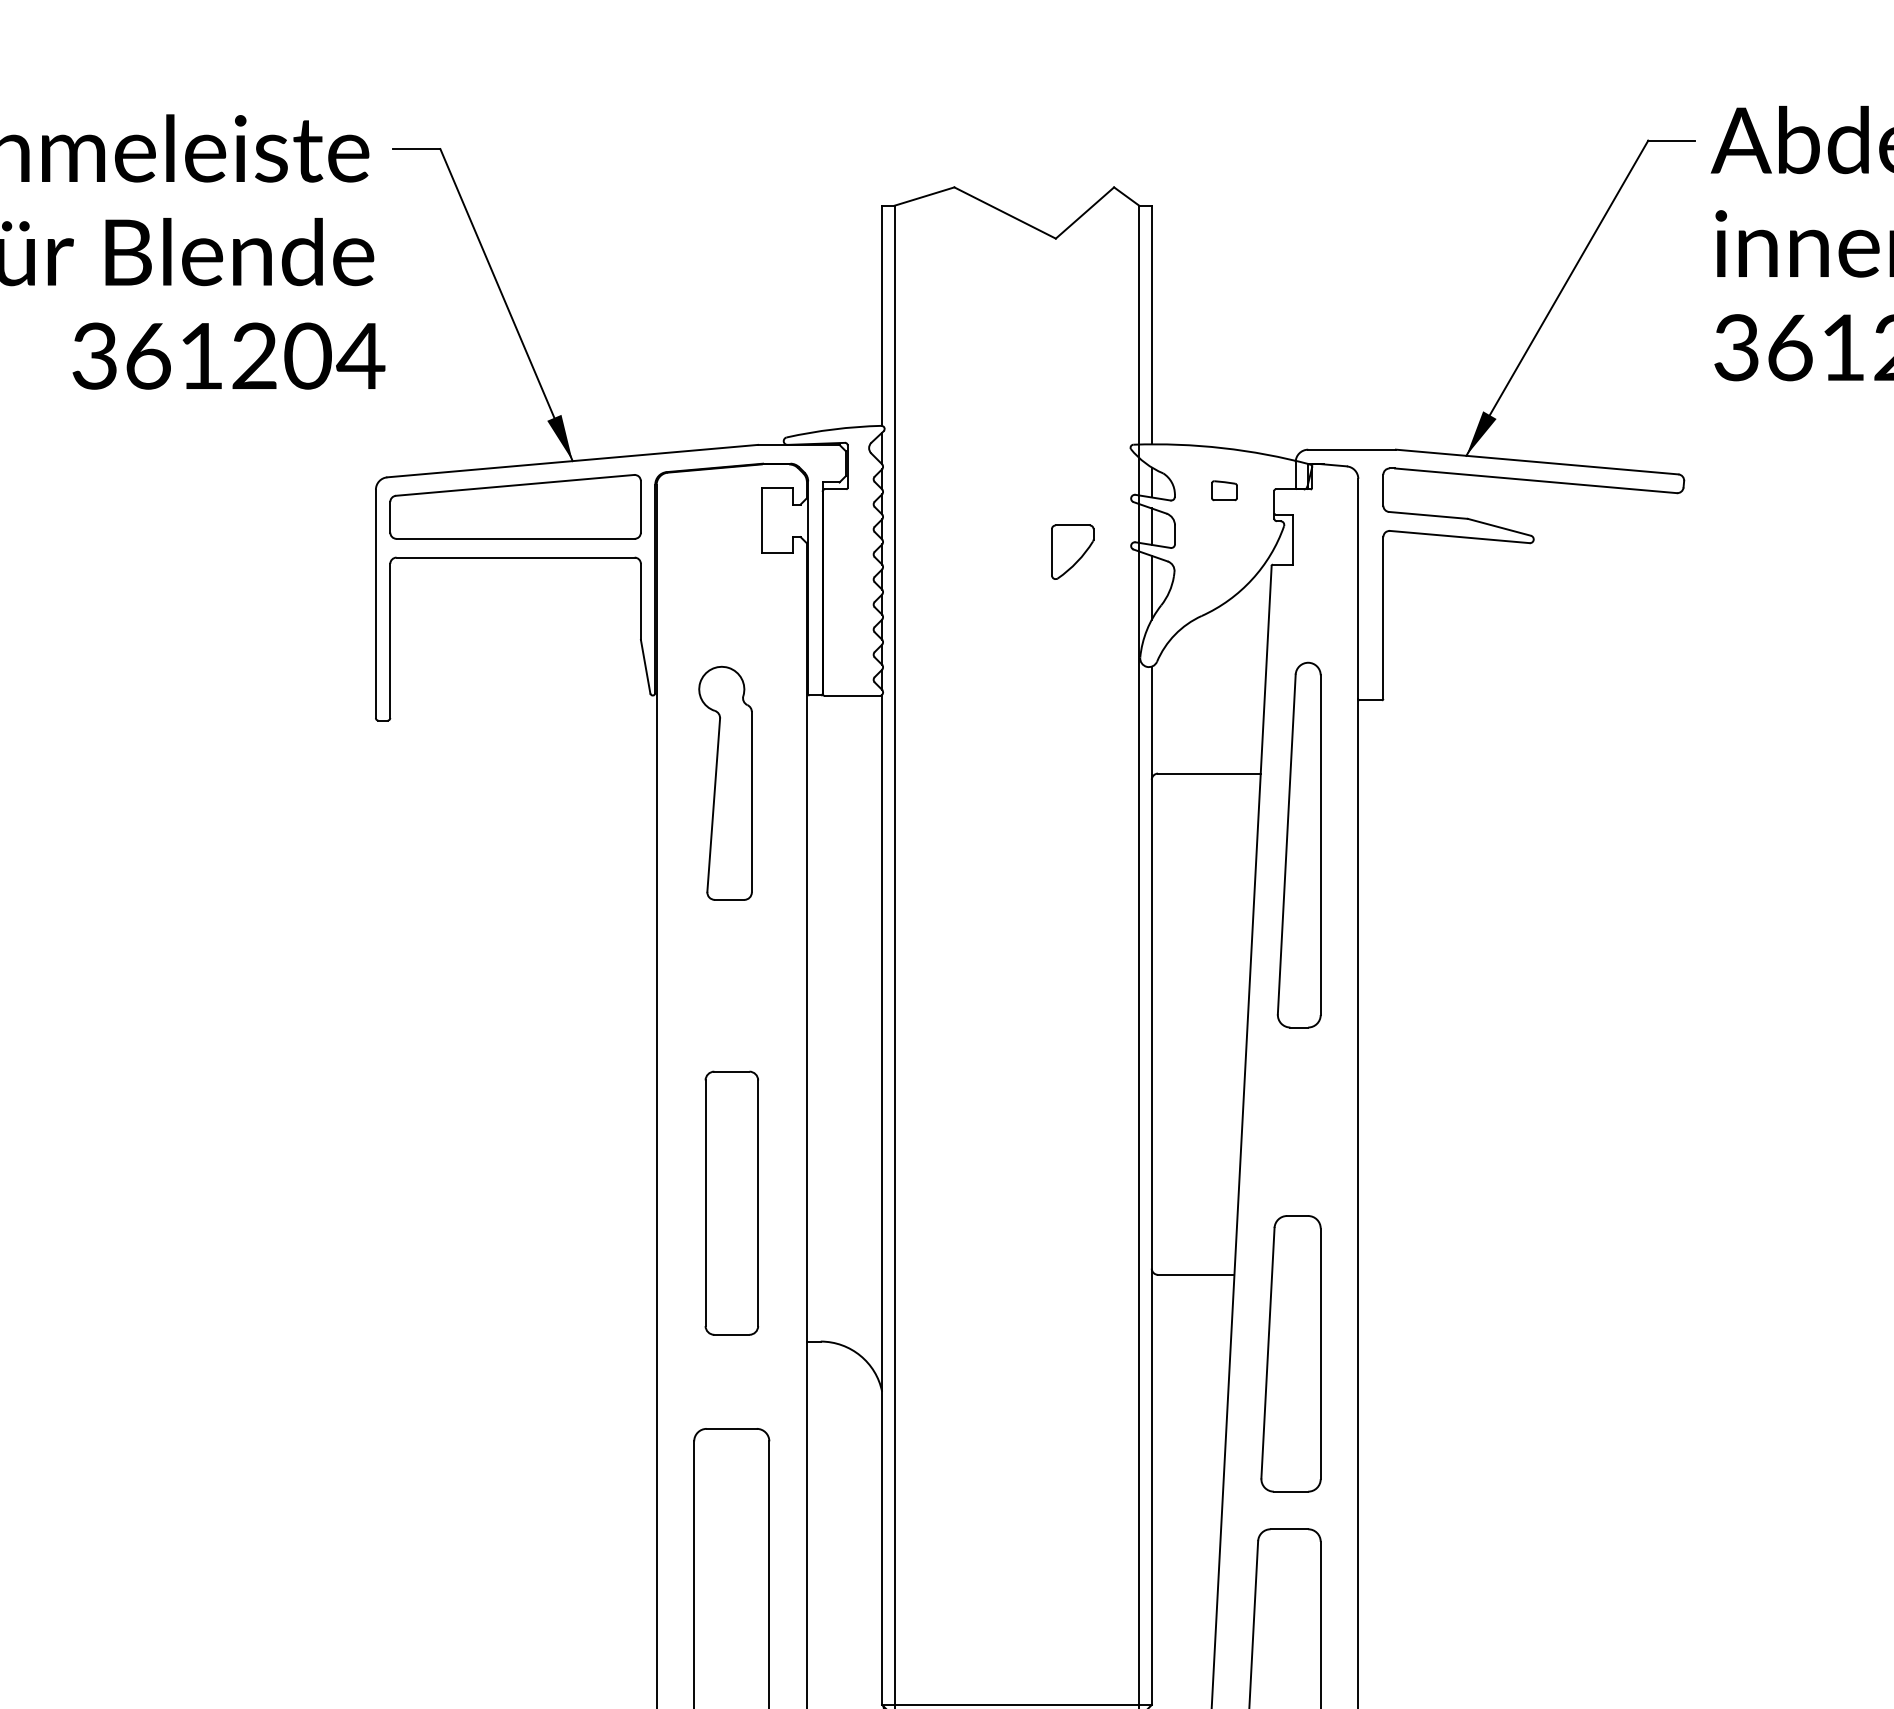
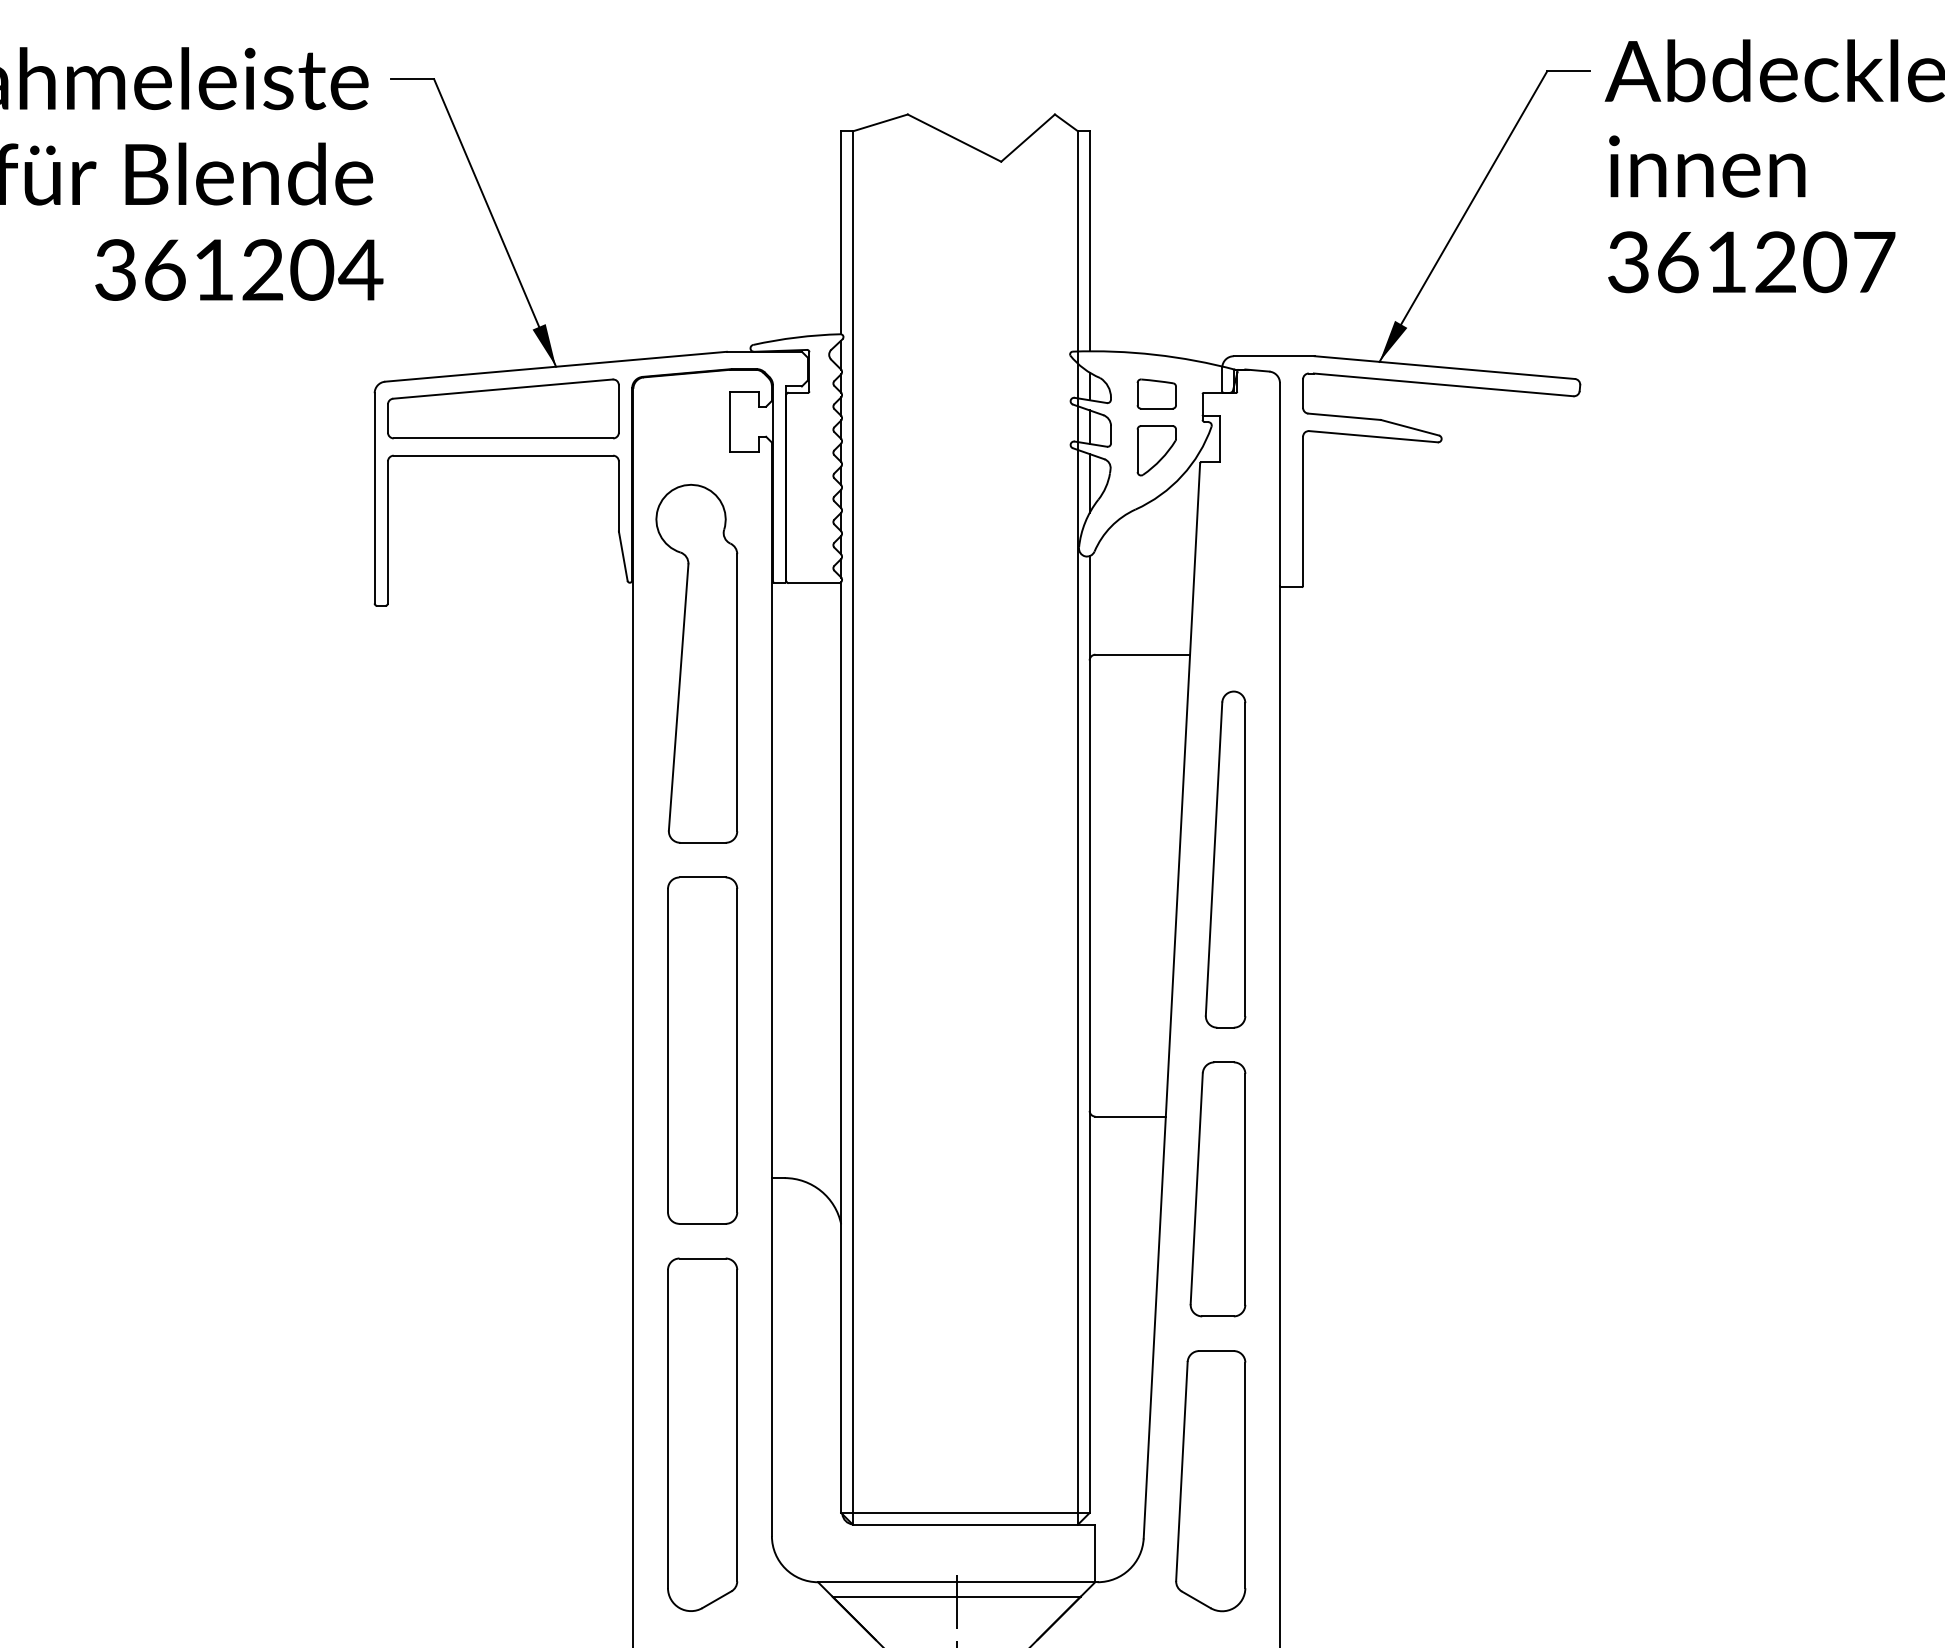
part: (1224, 490) -> (1156, 393), size x1.67
part: (1072, 552) -> (1156, 450), moved
part: (725, 783) -> (696, 663), size x1.67
part: (1299, 845) -> (1225, 859), moved
part: (731, 1203) -> (702, 1050), size x1.43

